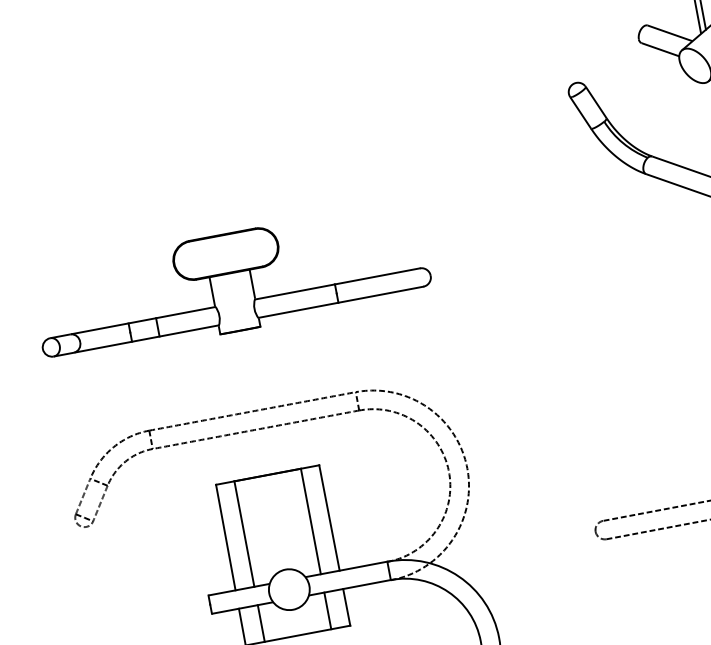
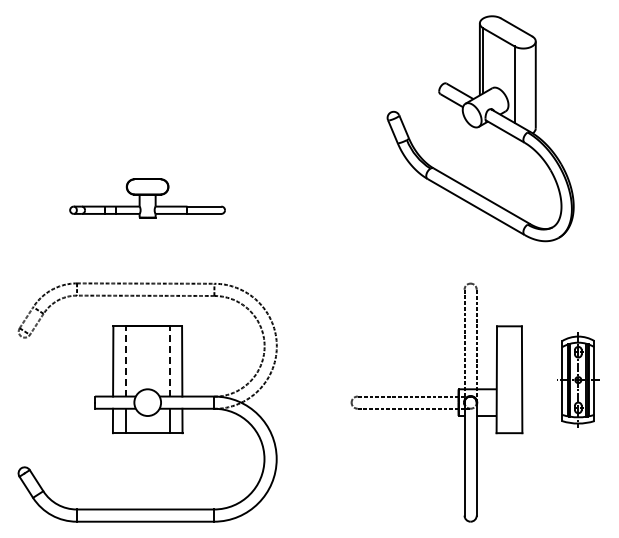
part: (231, 283) -> (147, 198), size x0.6
line: (310, 520) -> (169, 360), solid -> dashed
line: (243, 532) -> (125, 360), solid -> dashed

